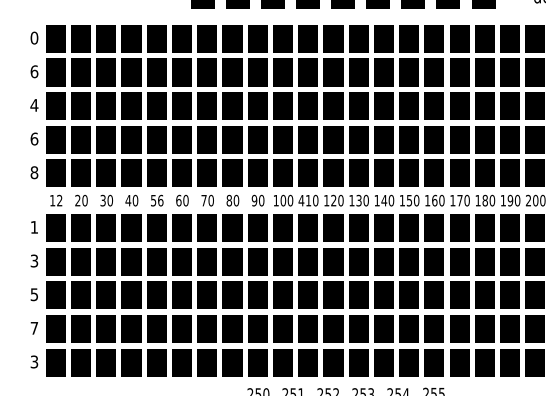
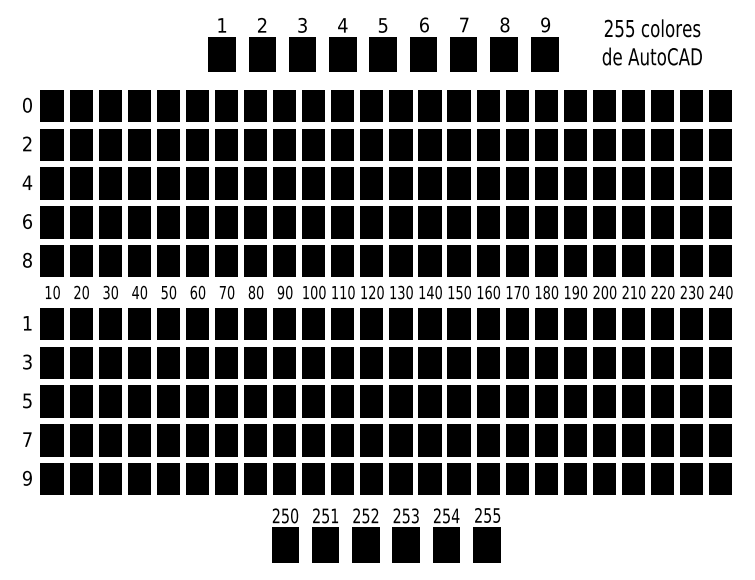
text: (34, 71) -> (27, 143), 6 -> 2
text: (160, 199) -> (172, 291), 56 -> 50
text: (59, 200) -> (56, 292), 12 -> 10
text: (301, 200) -> (334, 292), 410 -> 110
text: (34, 362) -> (27, 478), 3 -> 9

